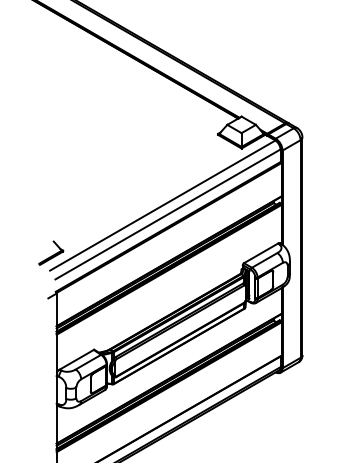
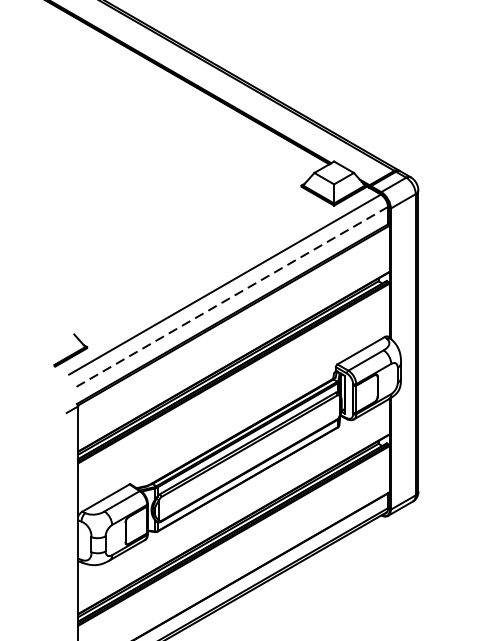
line: (168, 214) -> (232, 296), solid -> dashed

